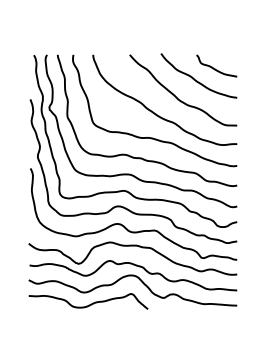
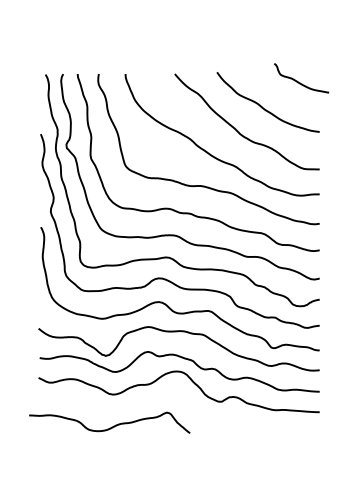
curve: (215, 68) -> (299, 81), moved
curve: (90, 303) -> (112, 425), moved

